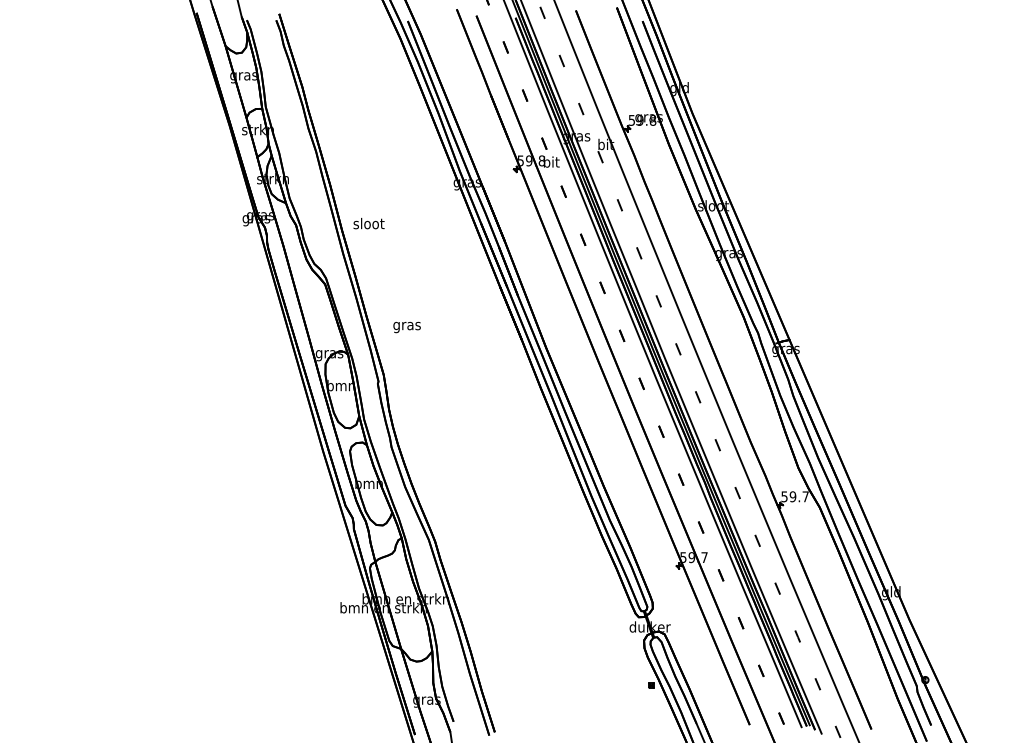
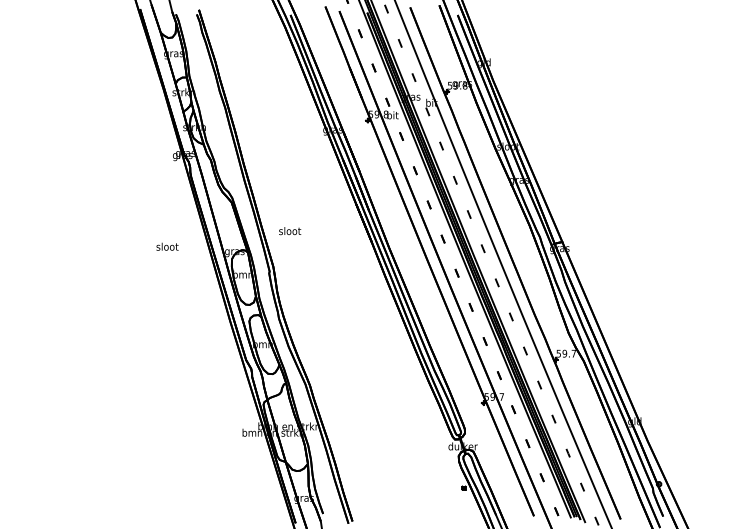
text: (368, 223) -> (167, 246), moved
text: (406, 326) -> (289, 232), gras -> sloot

